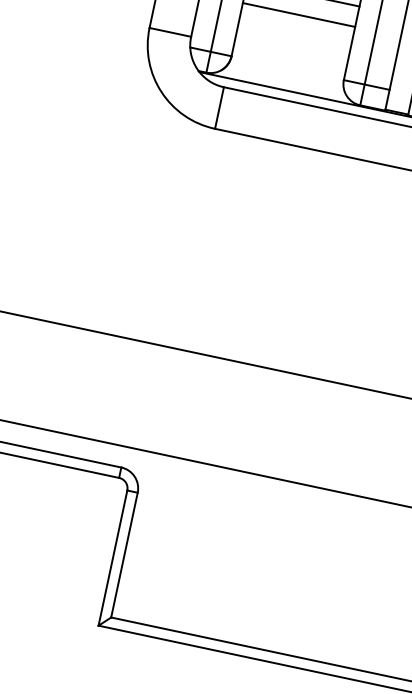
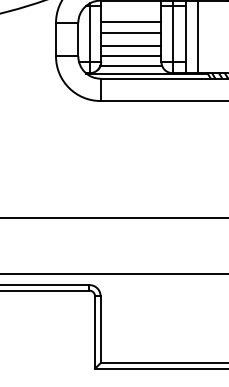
line: (294, 39) -> (131, 46), added
line: (290, 56) -> (131, 55), added
line: (286, 76) -> (131, 66), added

